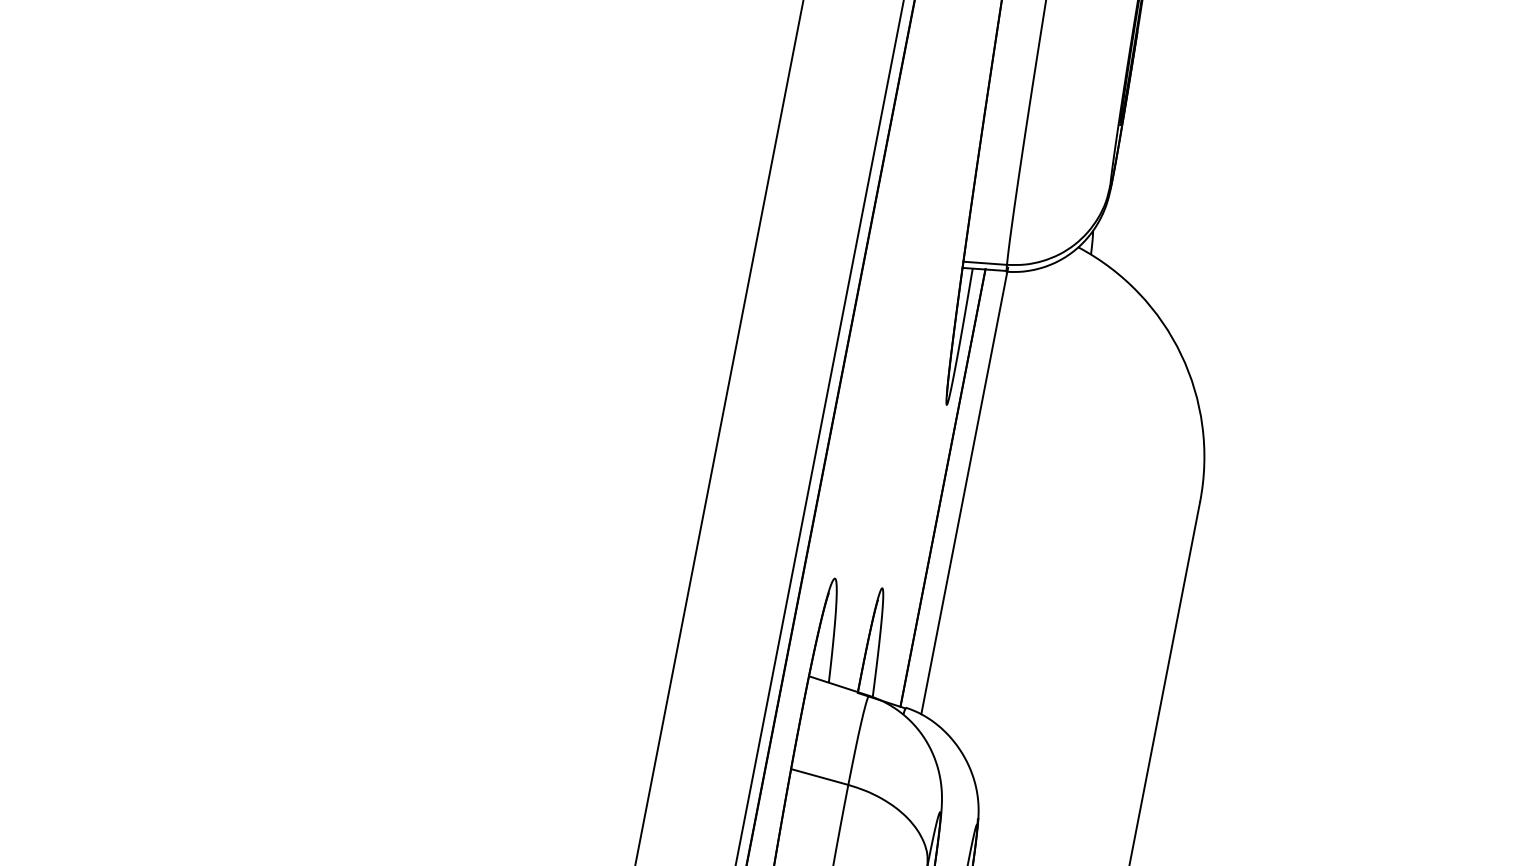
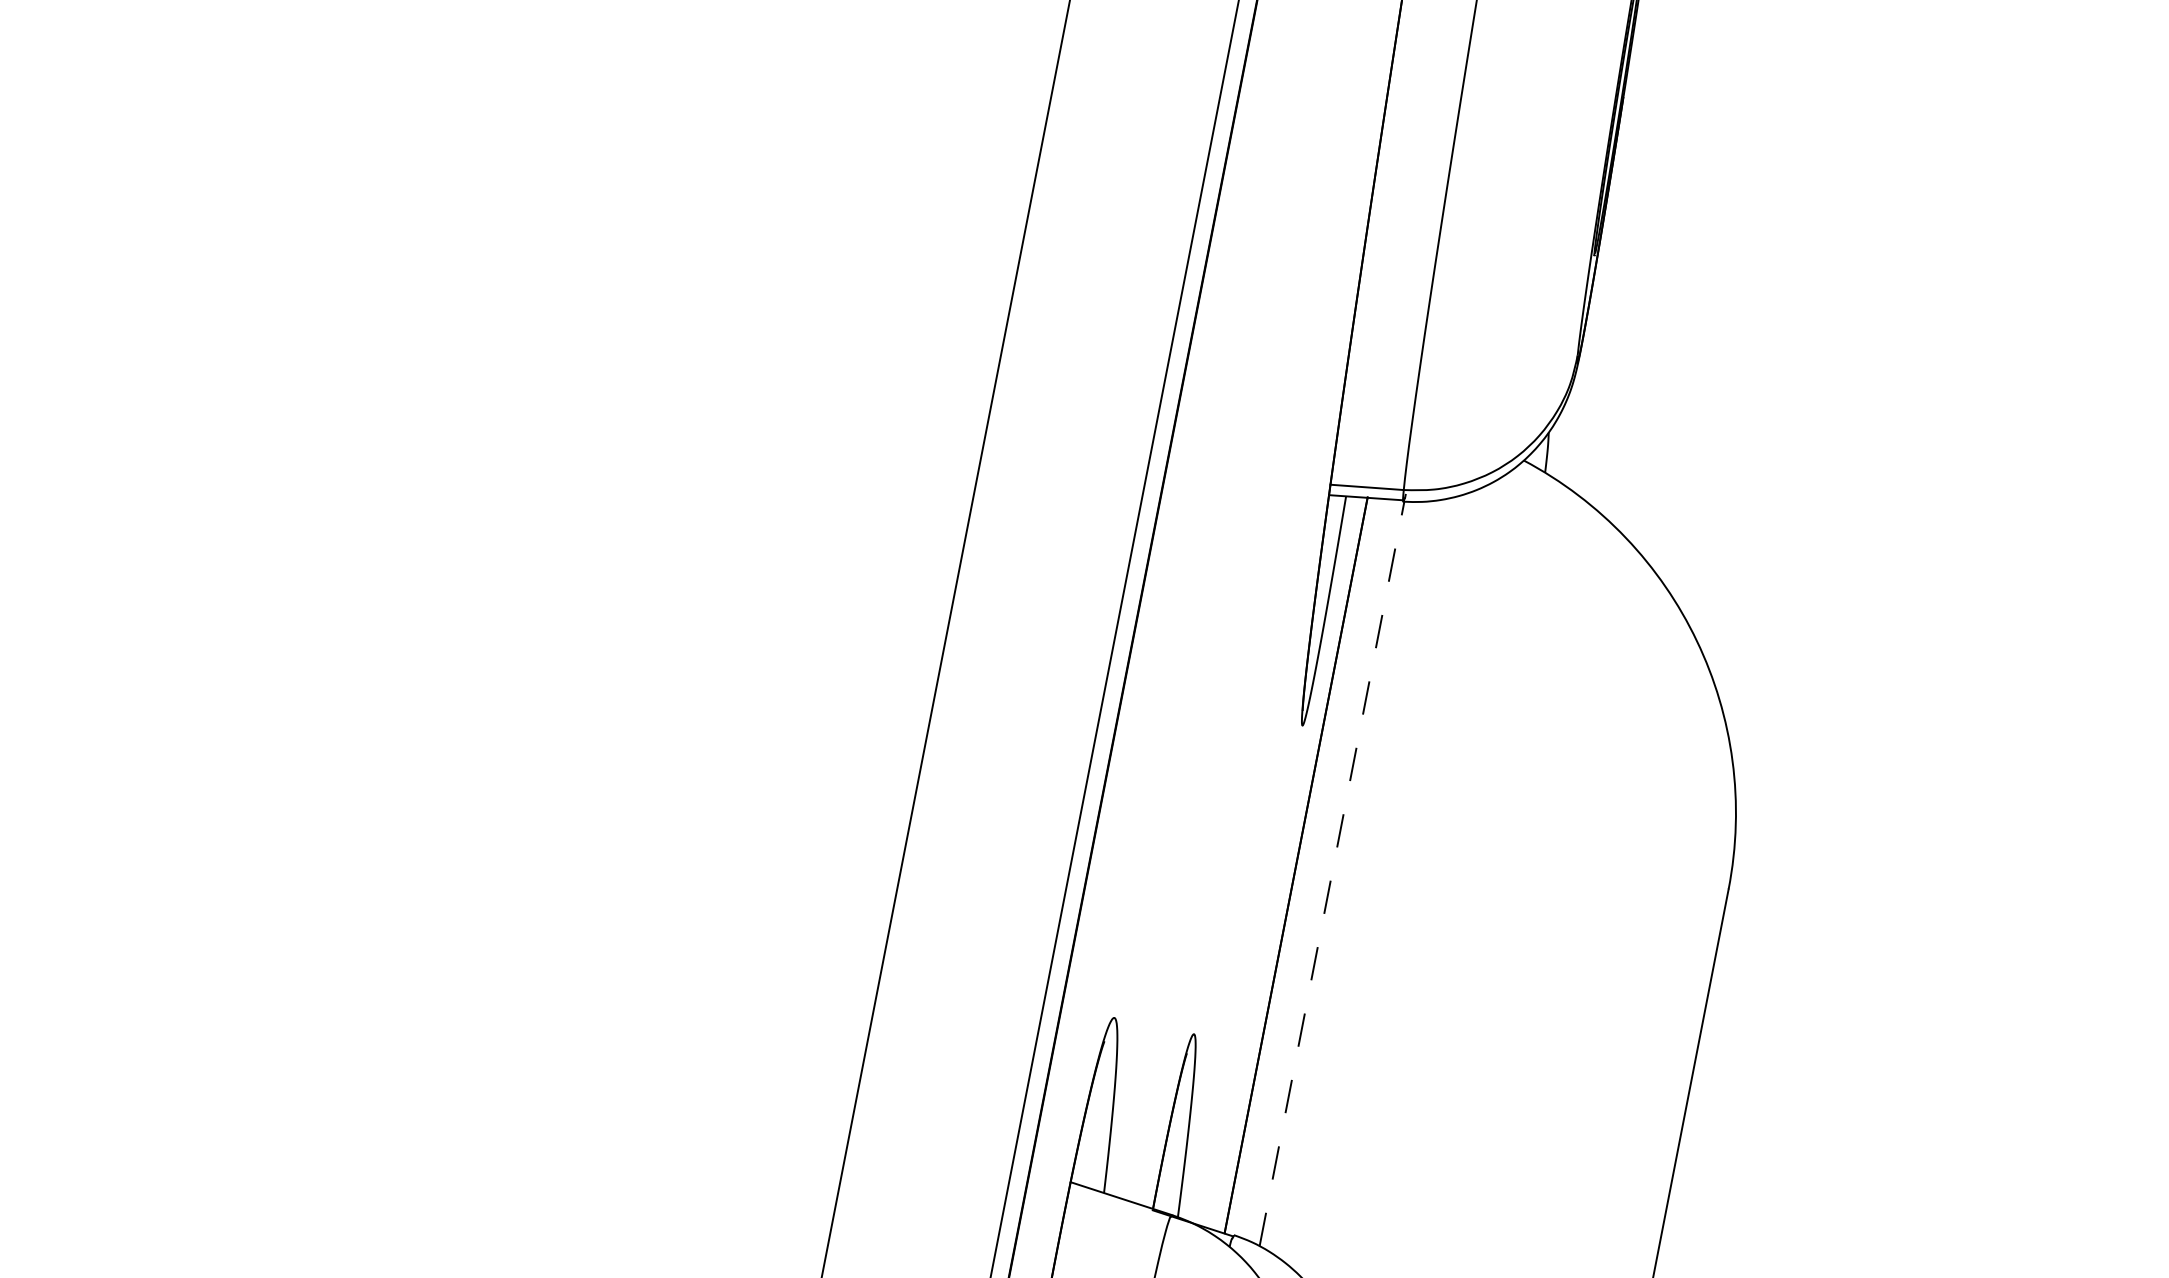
line: (964, 492) -> (1332, 873), solid -> dashed

